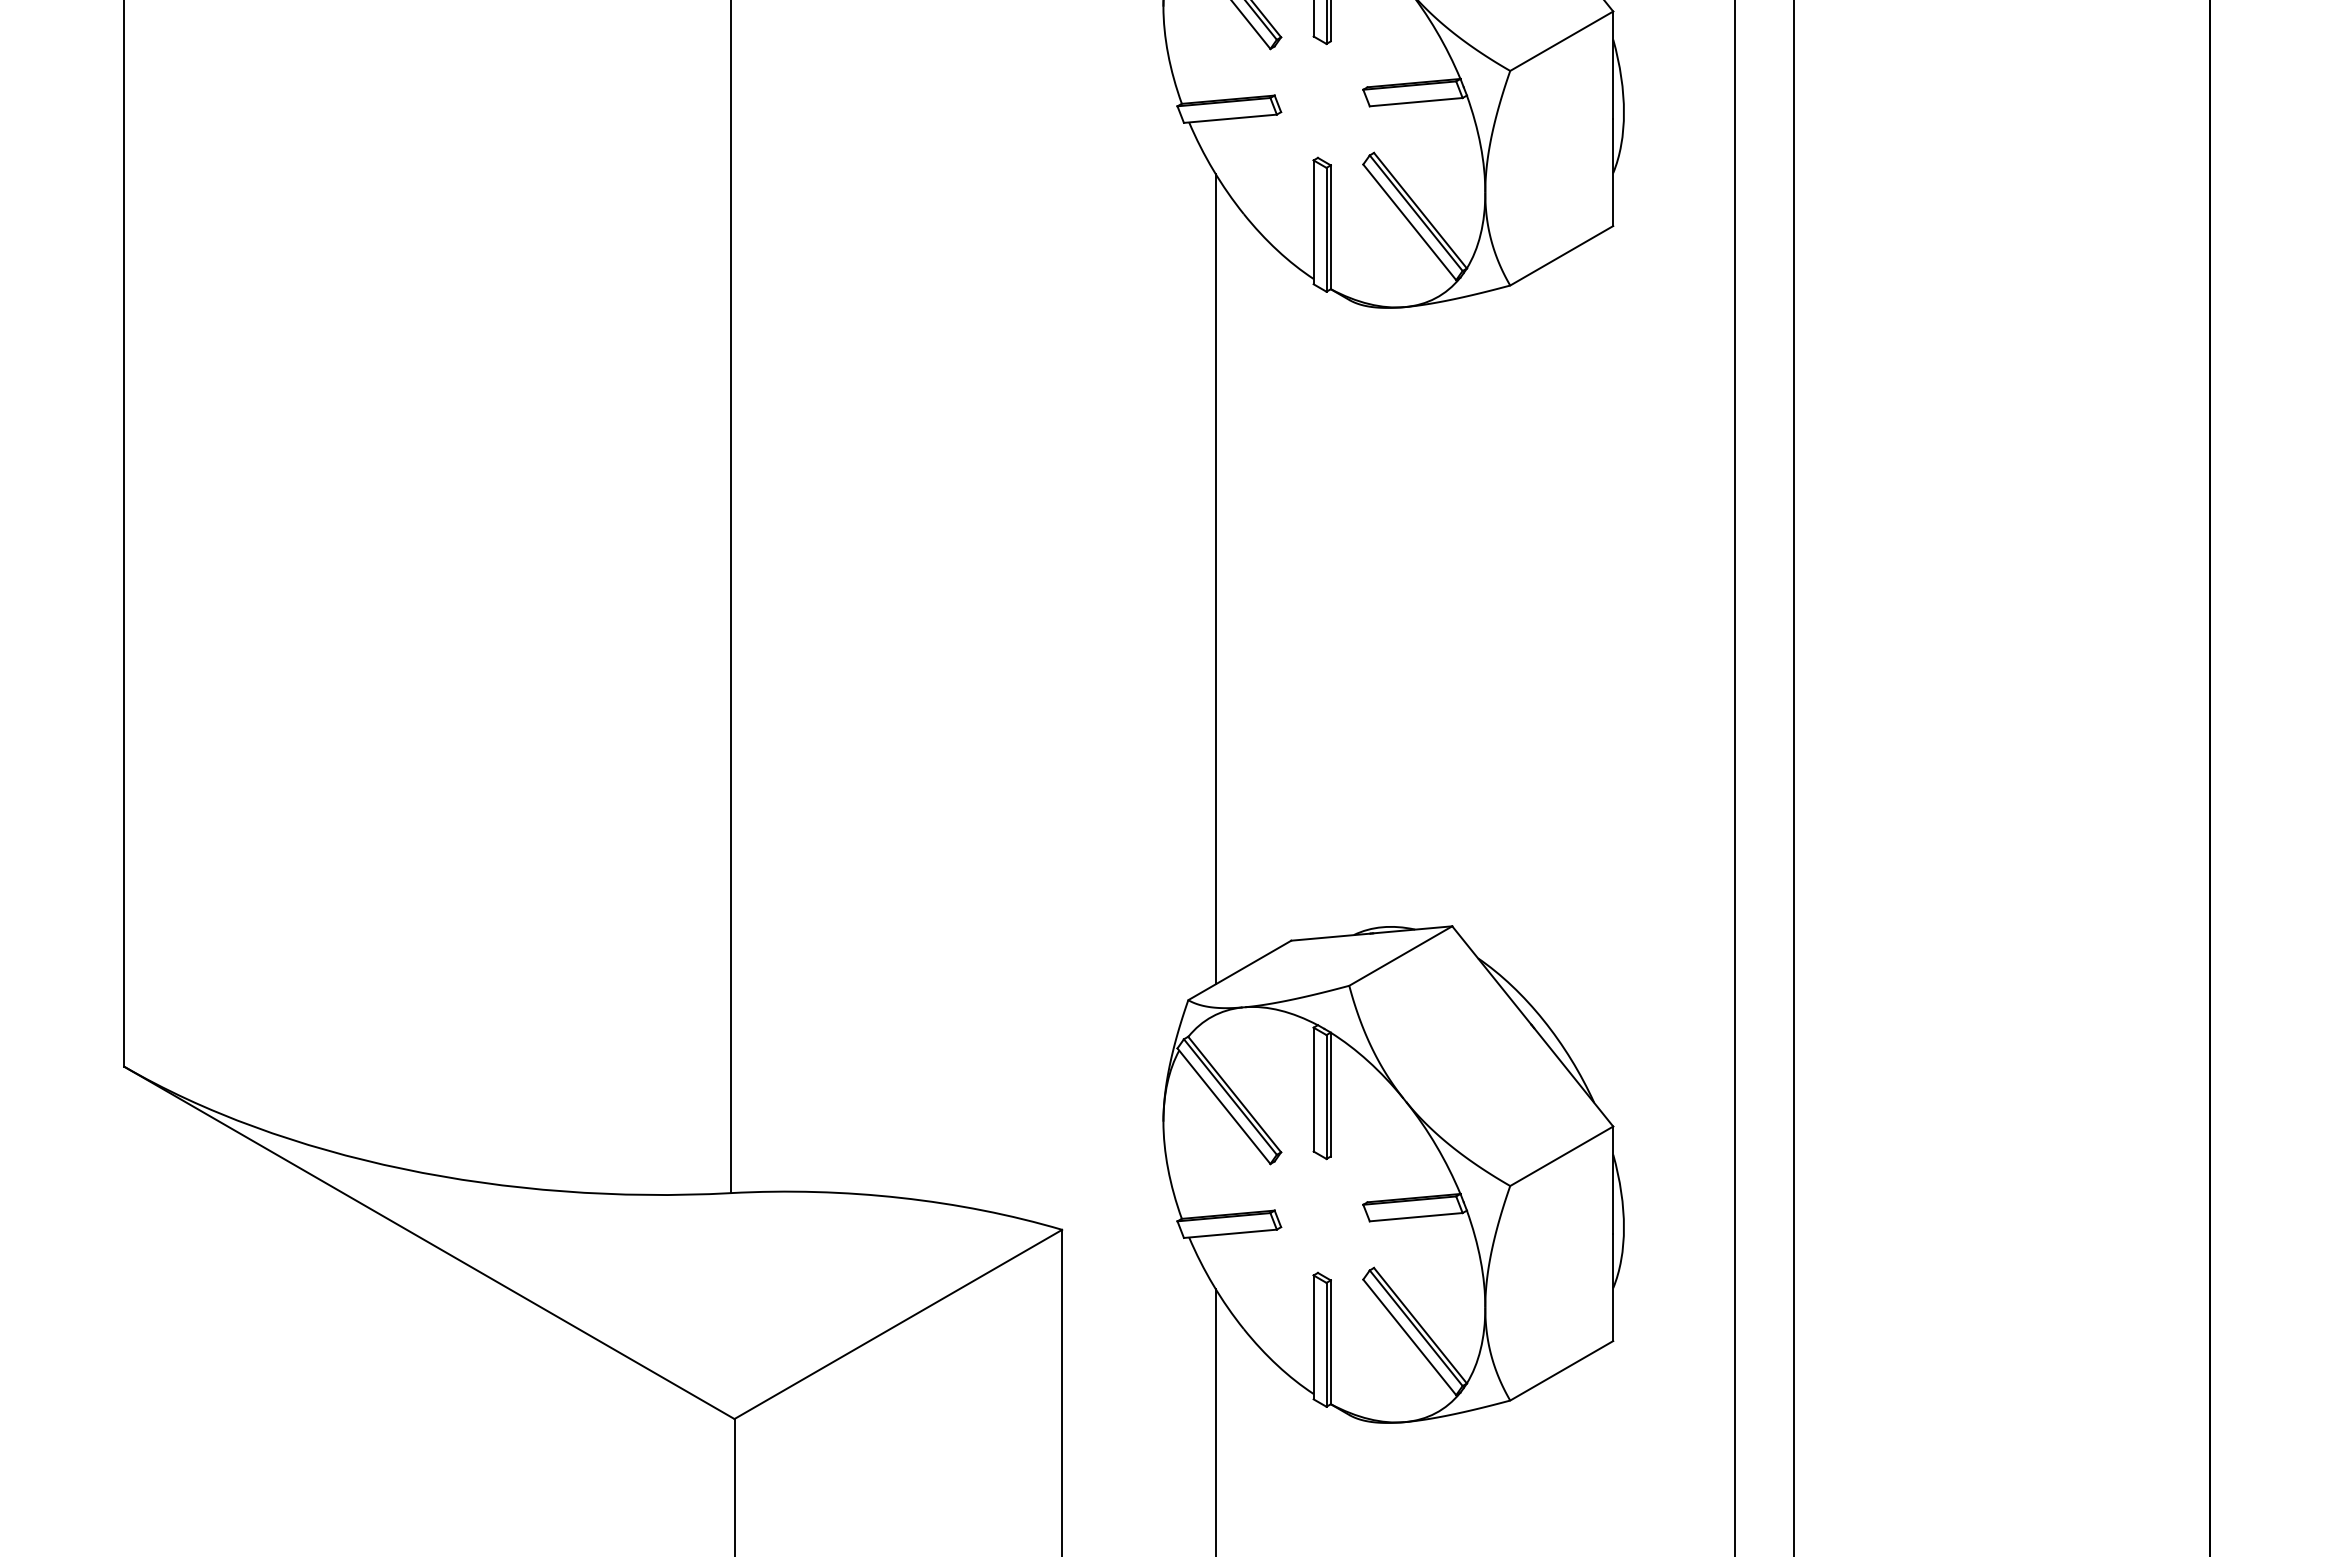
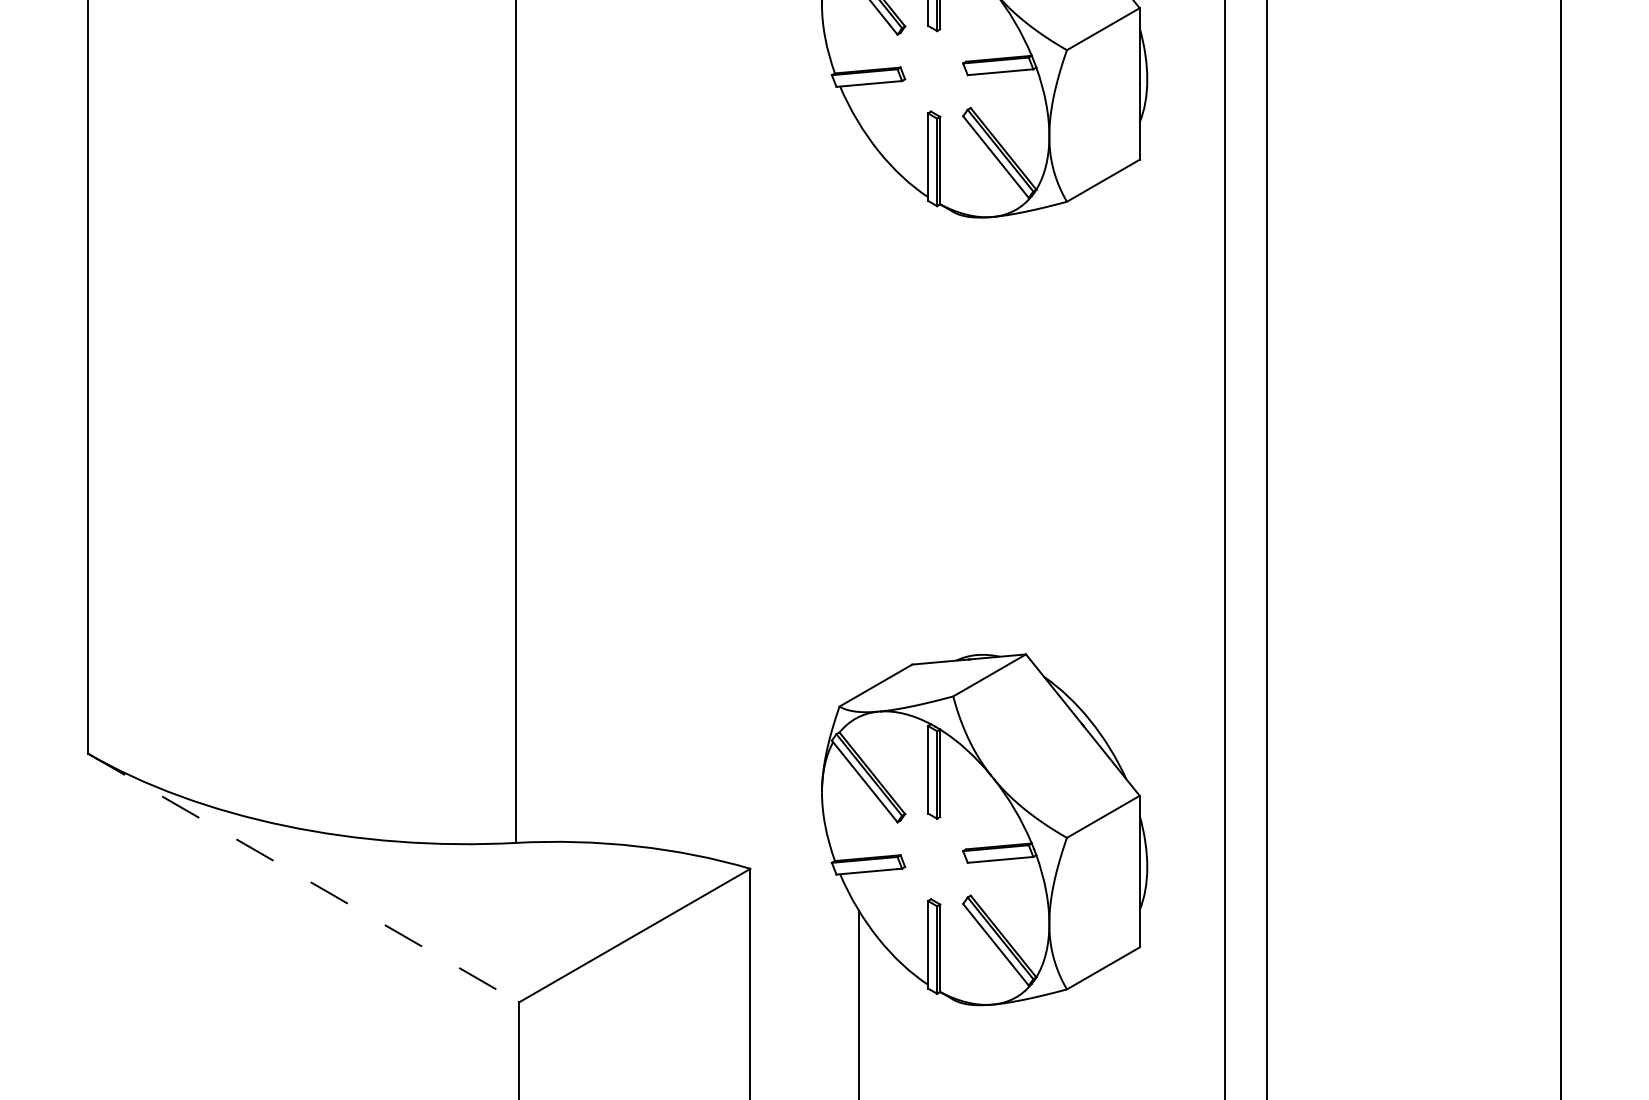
line: (1215, 579) -> (858, 409), removed
line: (429, 1243) -> (303, 878), solid -> dashed

